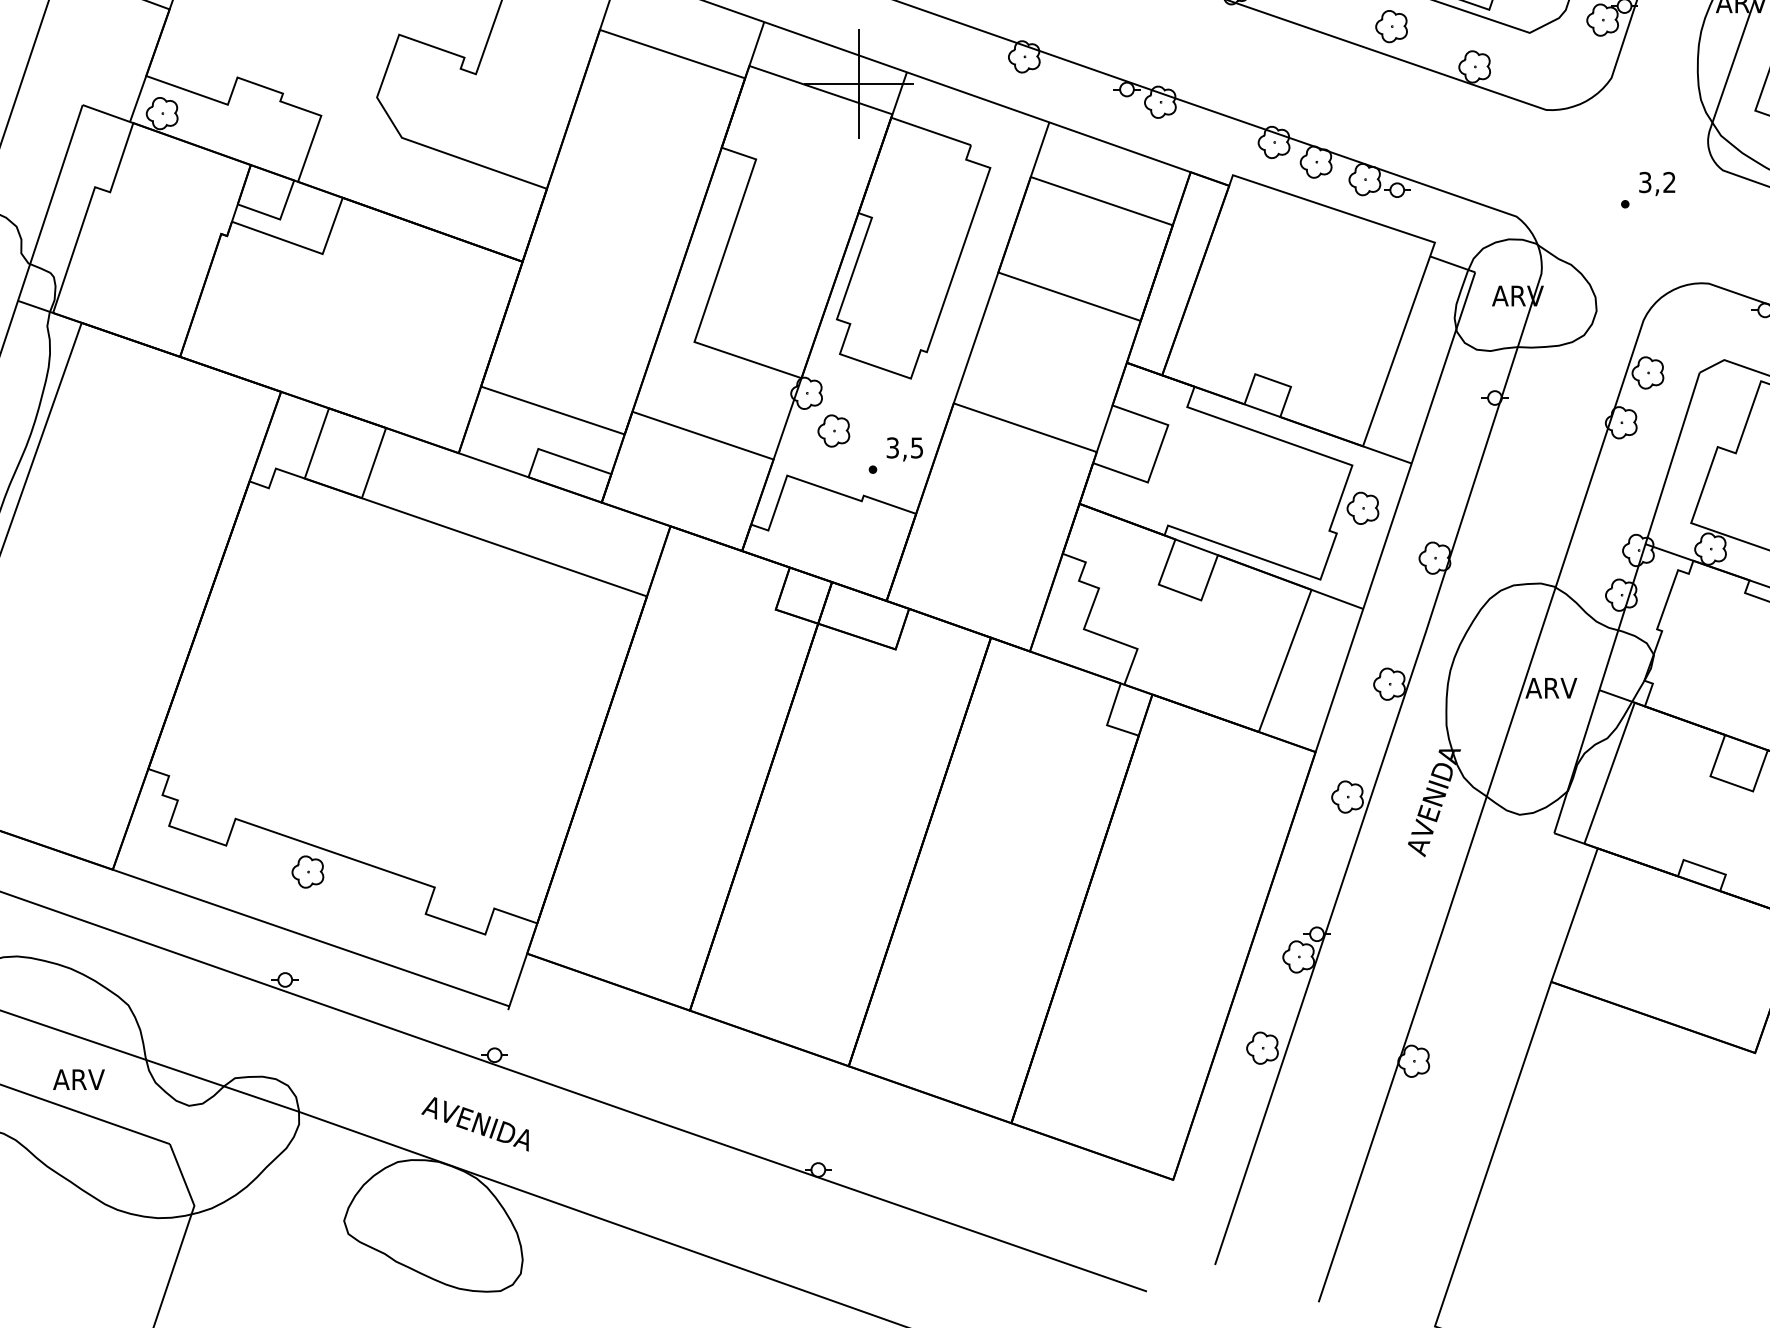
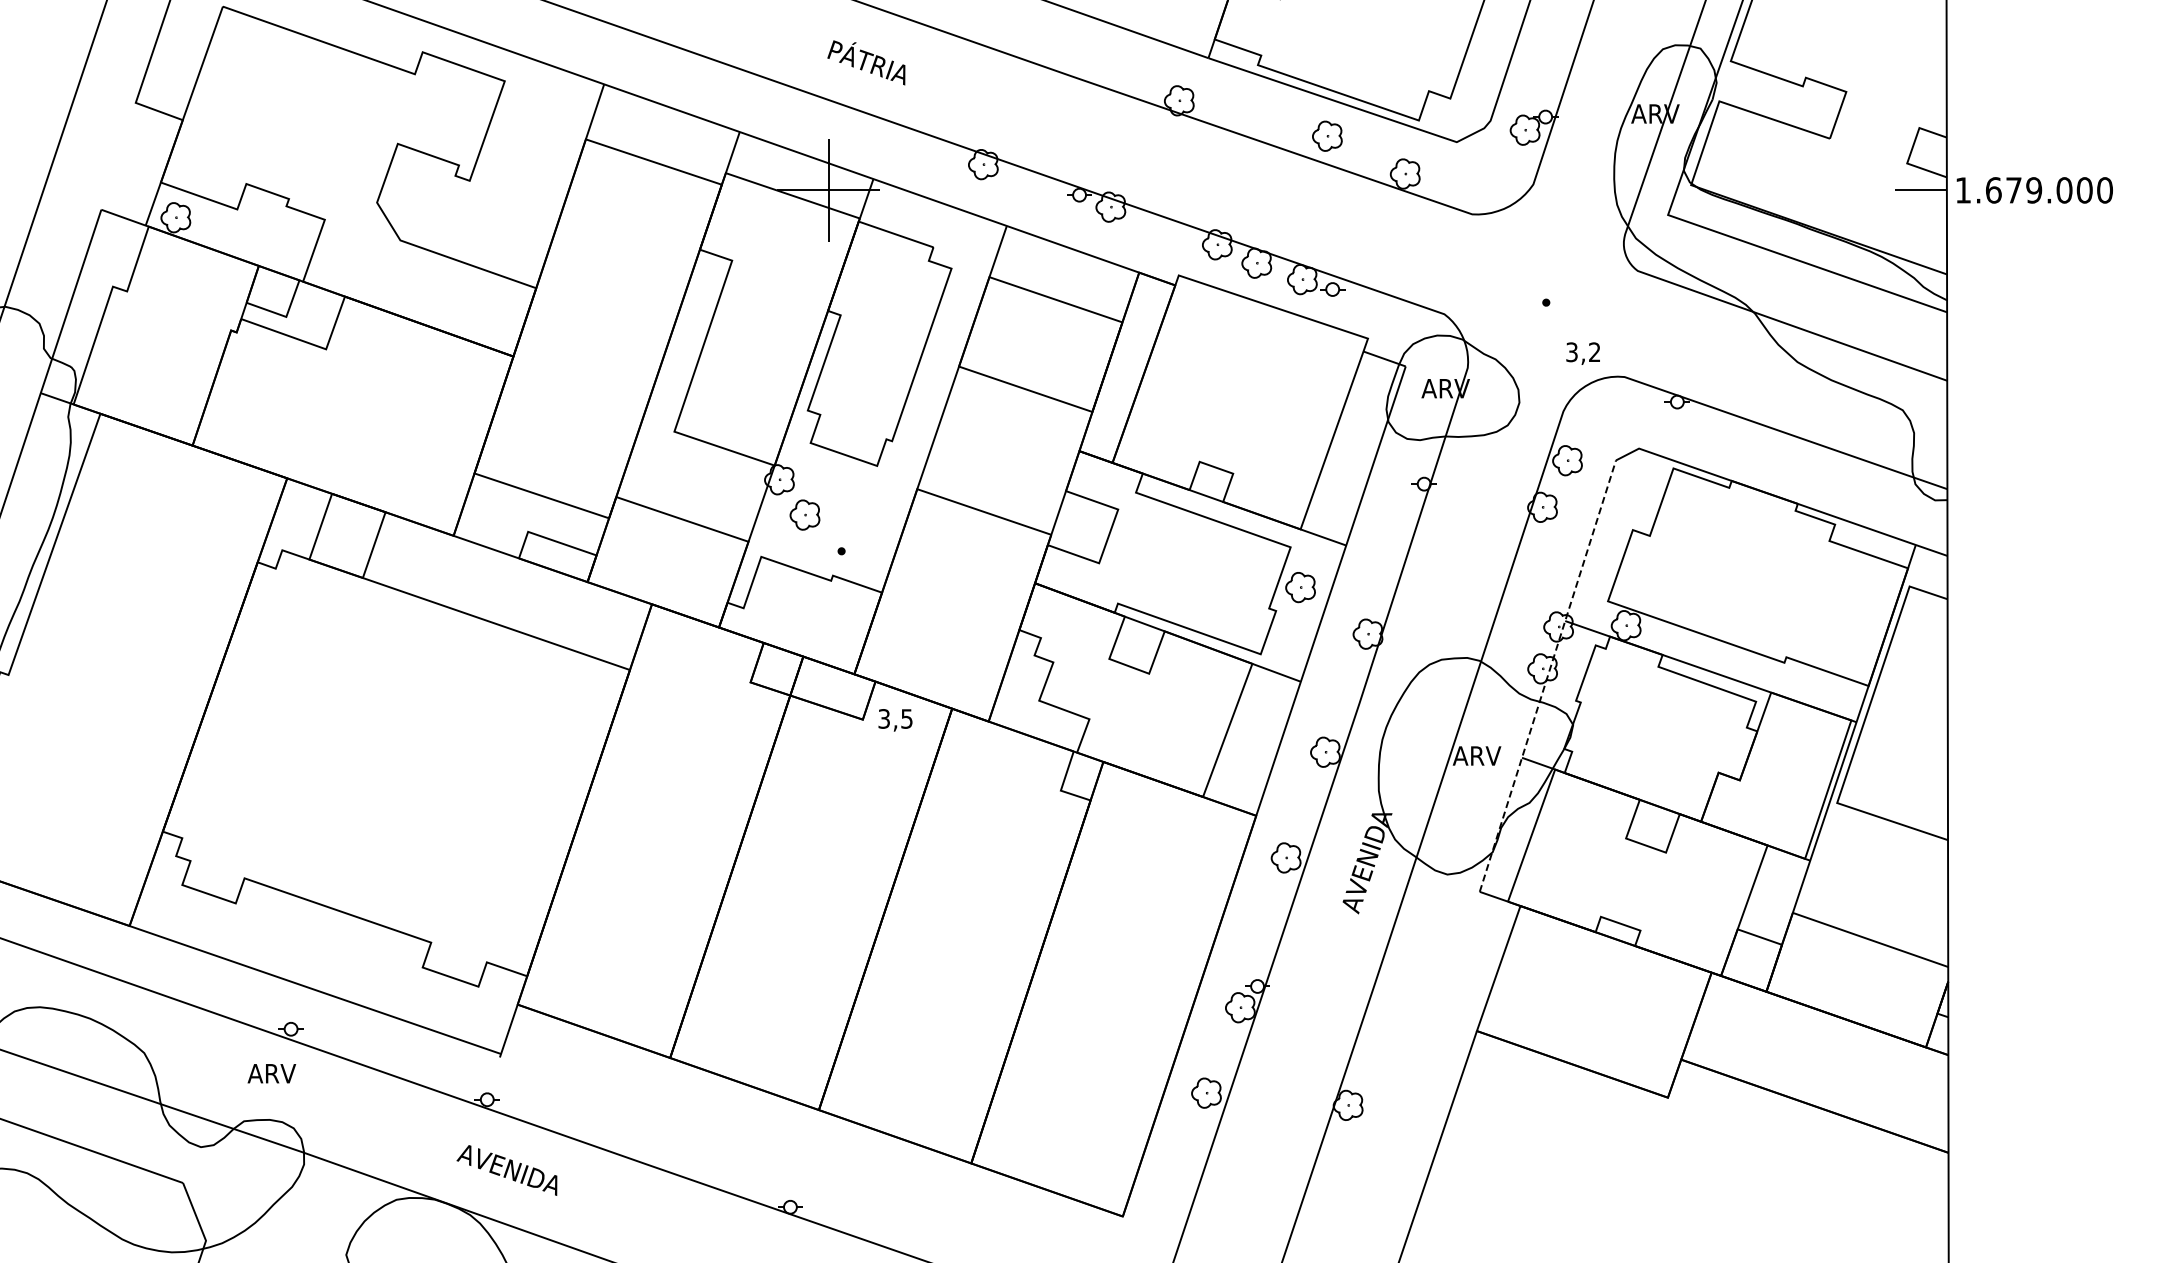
text: (1656, 183) -> (1582, 353), moved
text: (904, 449) -> (895, 720), moved
line: (1626, 603) -> (1547, 676), solid -> dashed
part: (308, 871) -> (312, 927), removed
text: (78, 1079) -> (271, 1073), moved
text: (474, 1124) -> (506, 1170), moved

